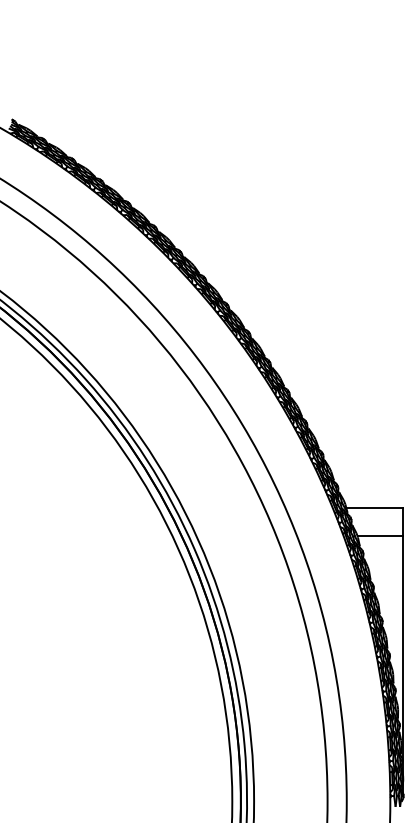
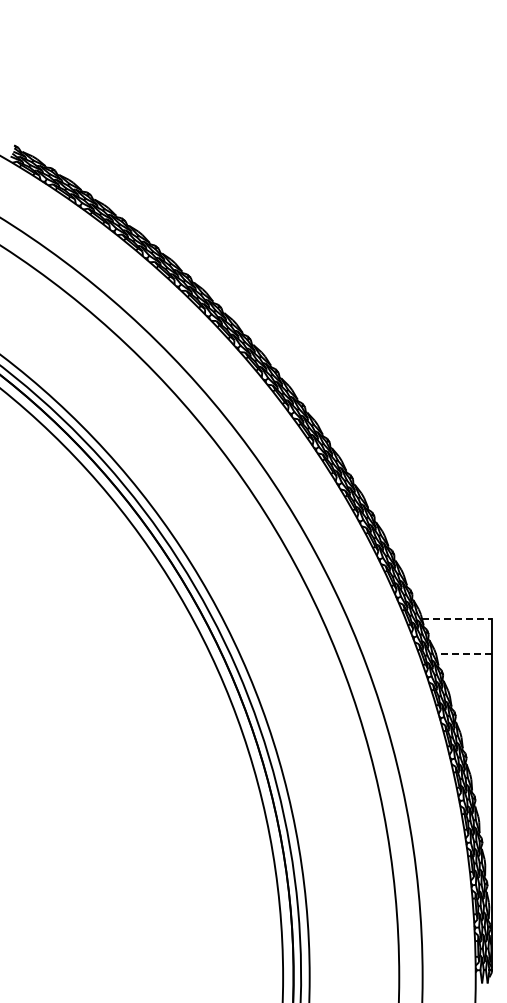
line: (374, 507) -> (456, 618), solid -> dashed
line: (380, 536) -> (463, 653), solid -> dashed

